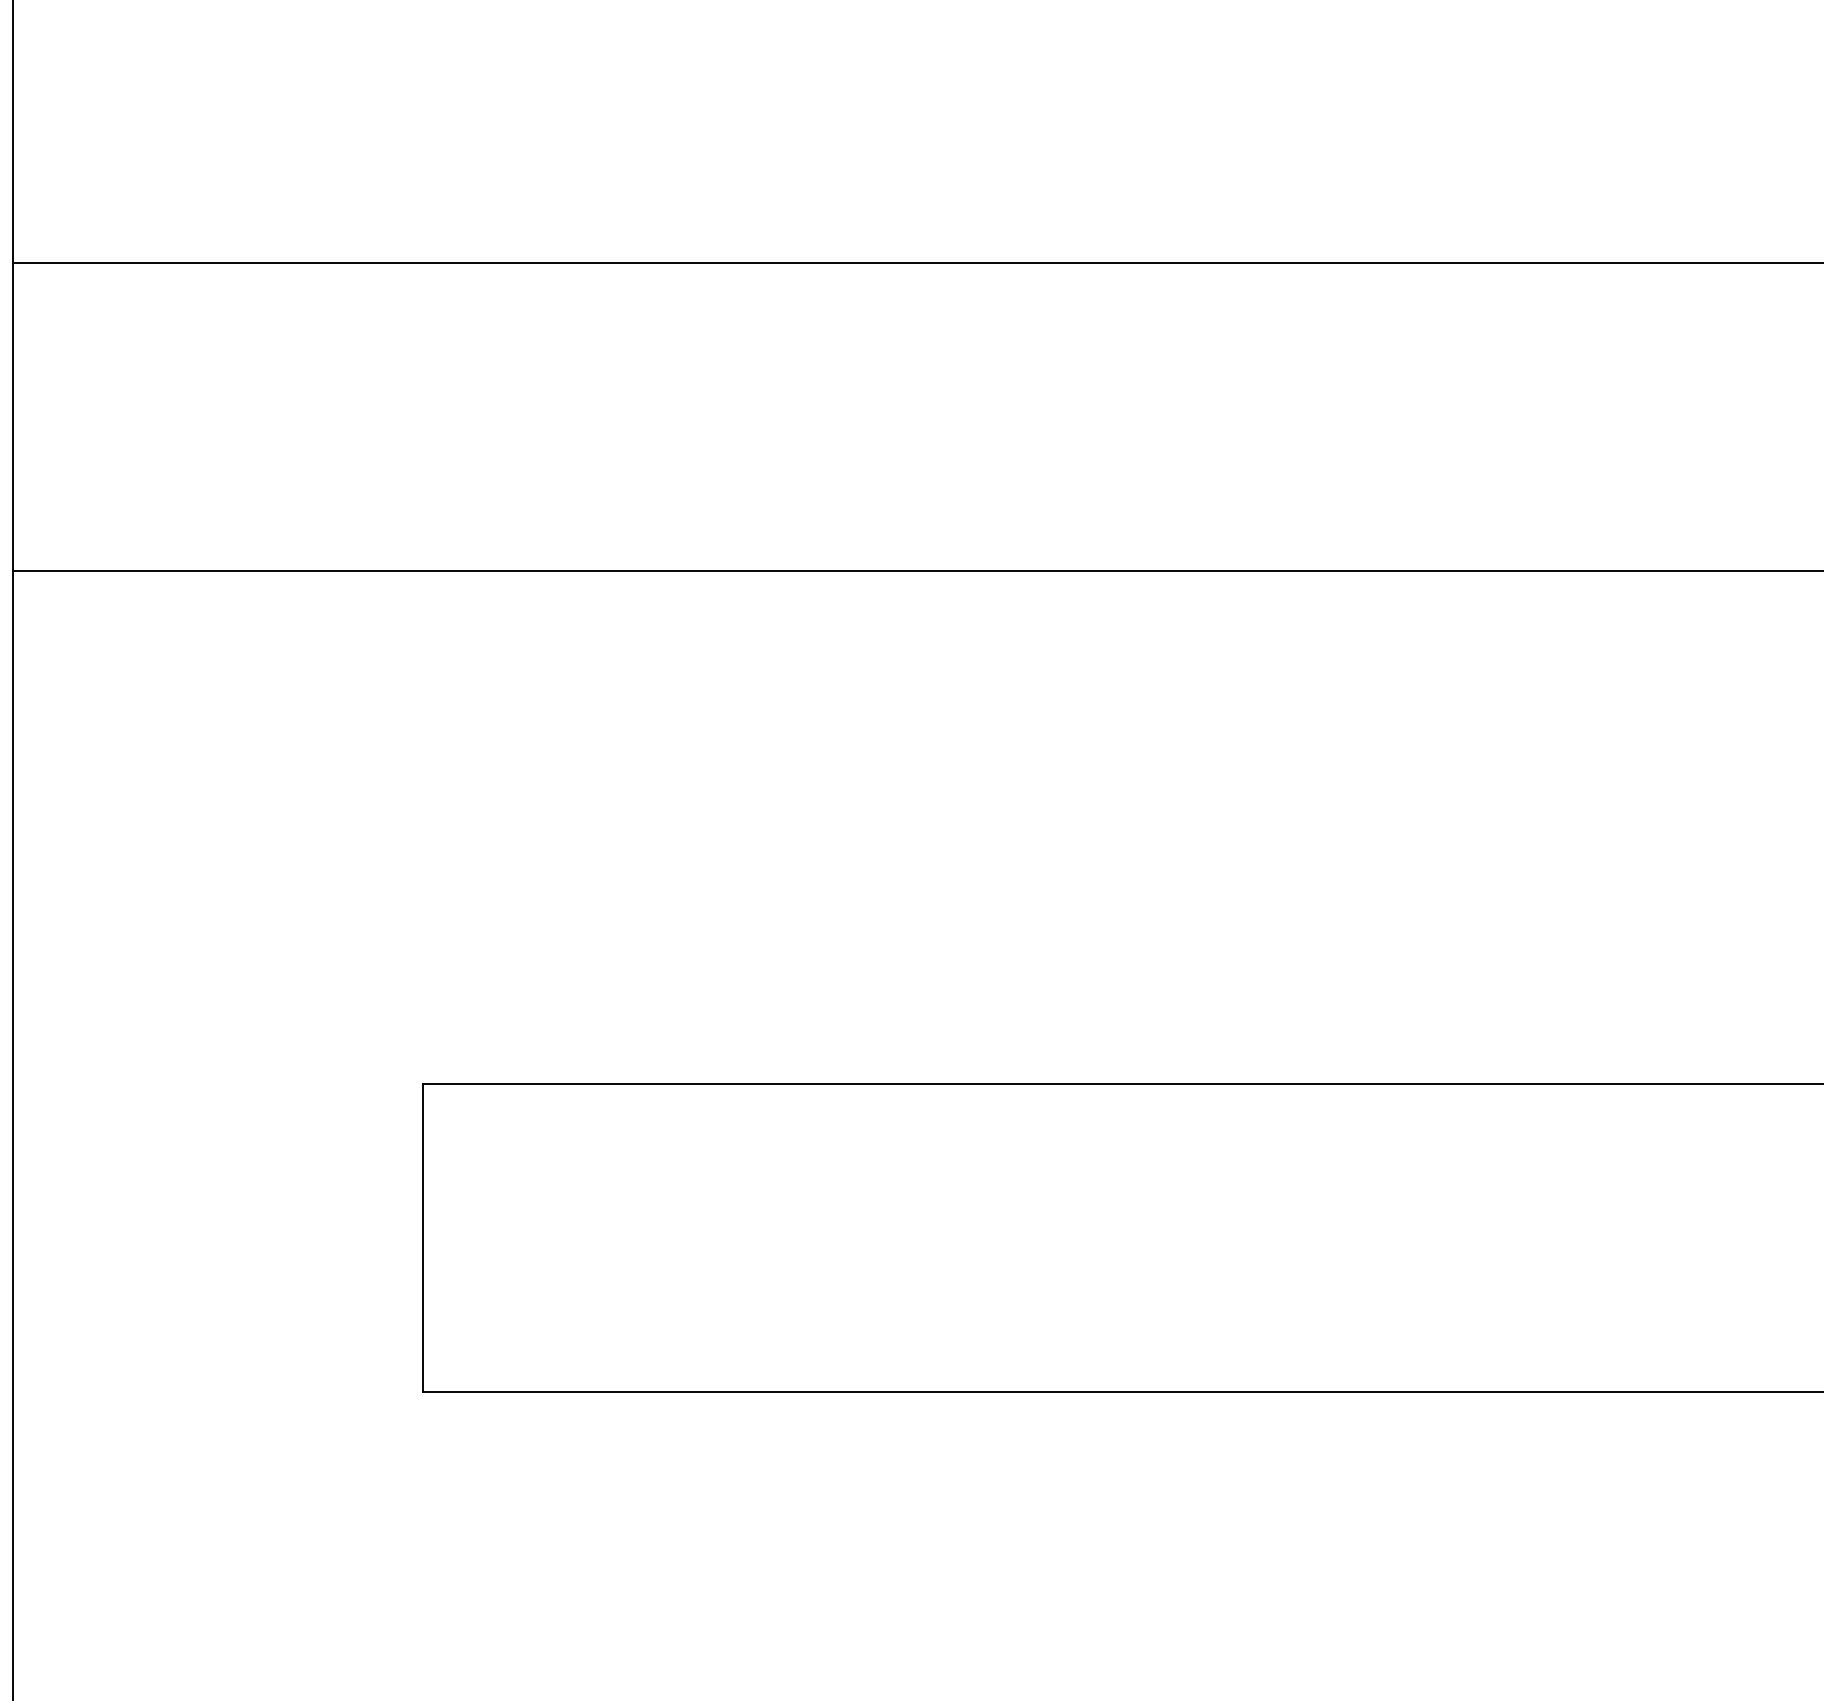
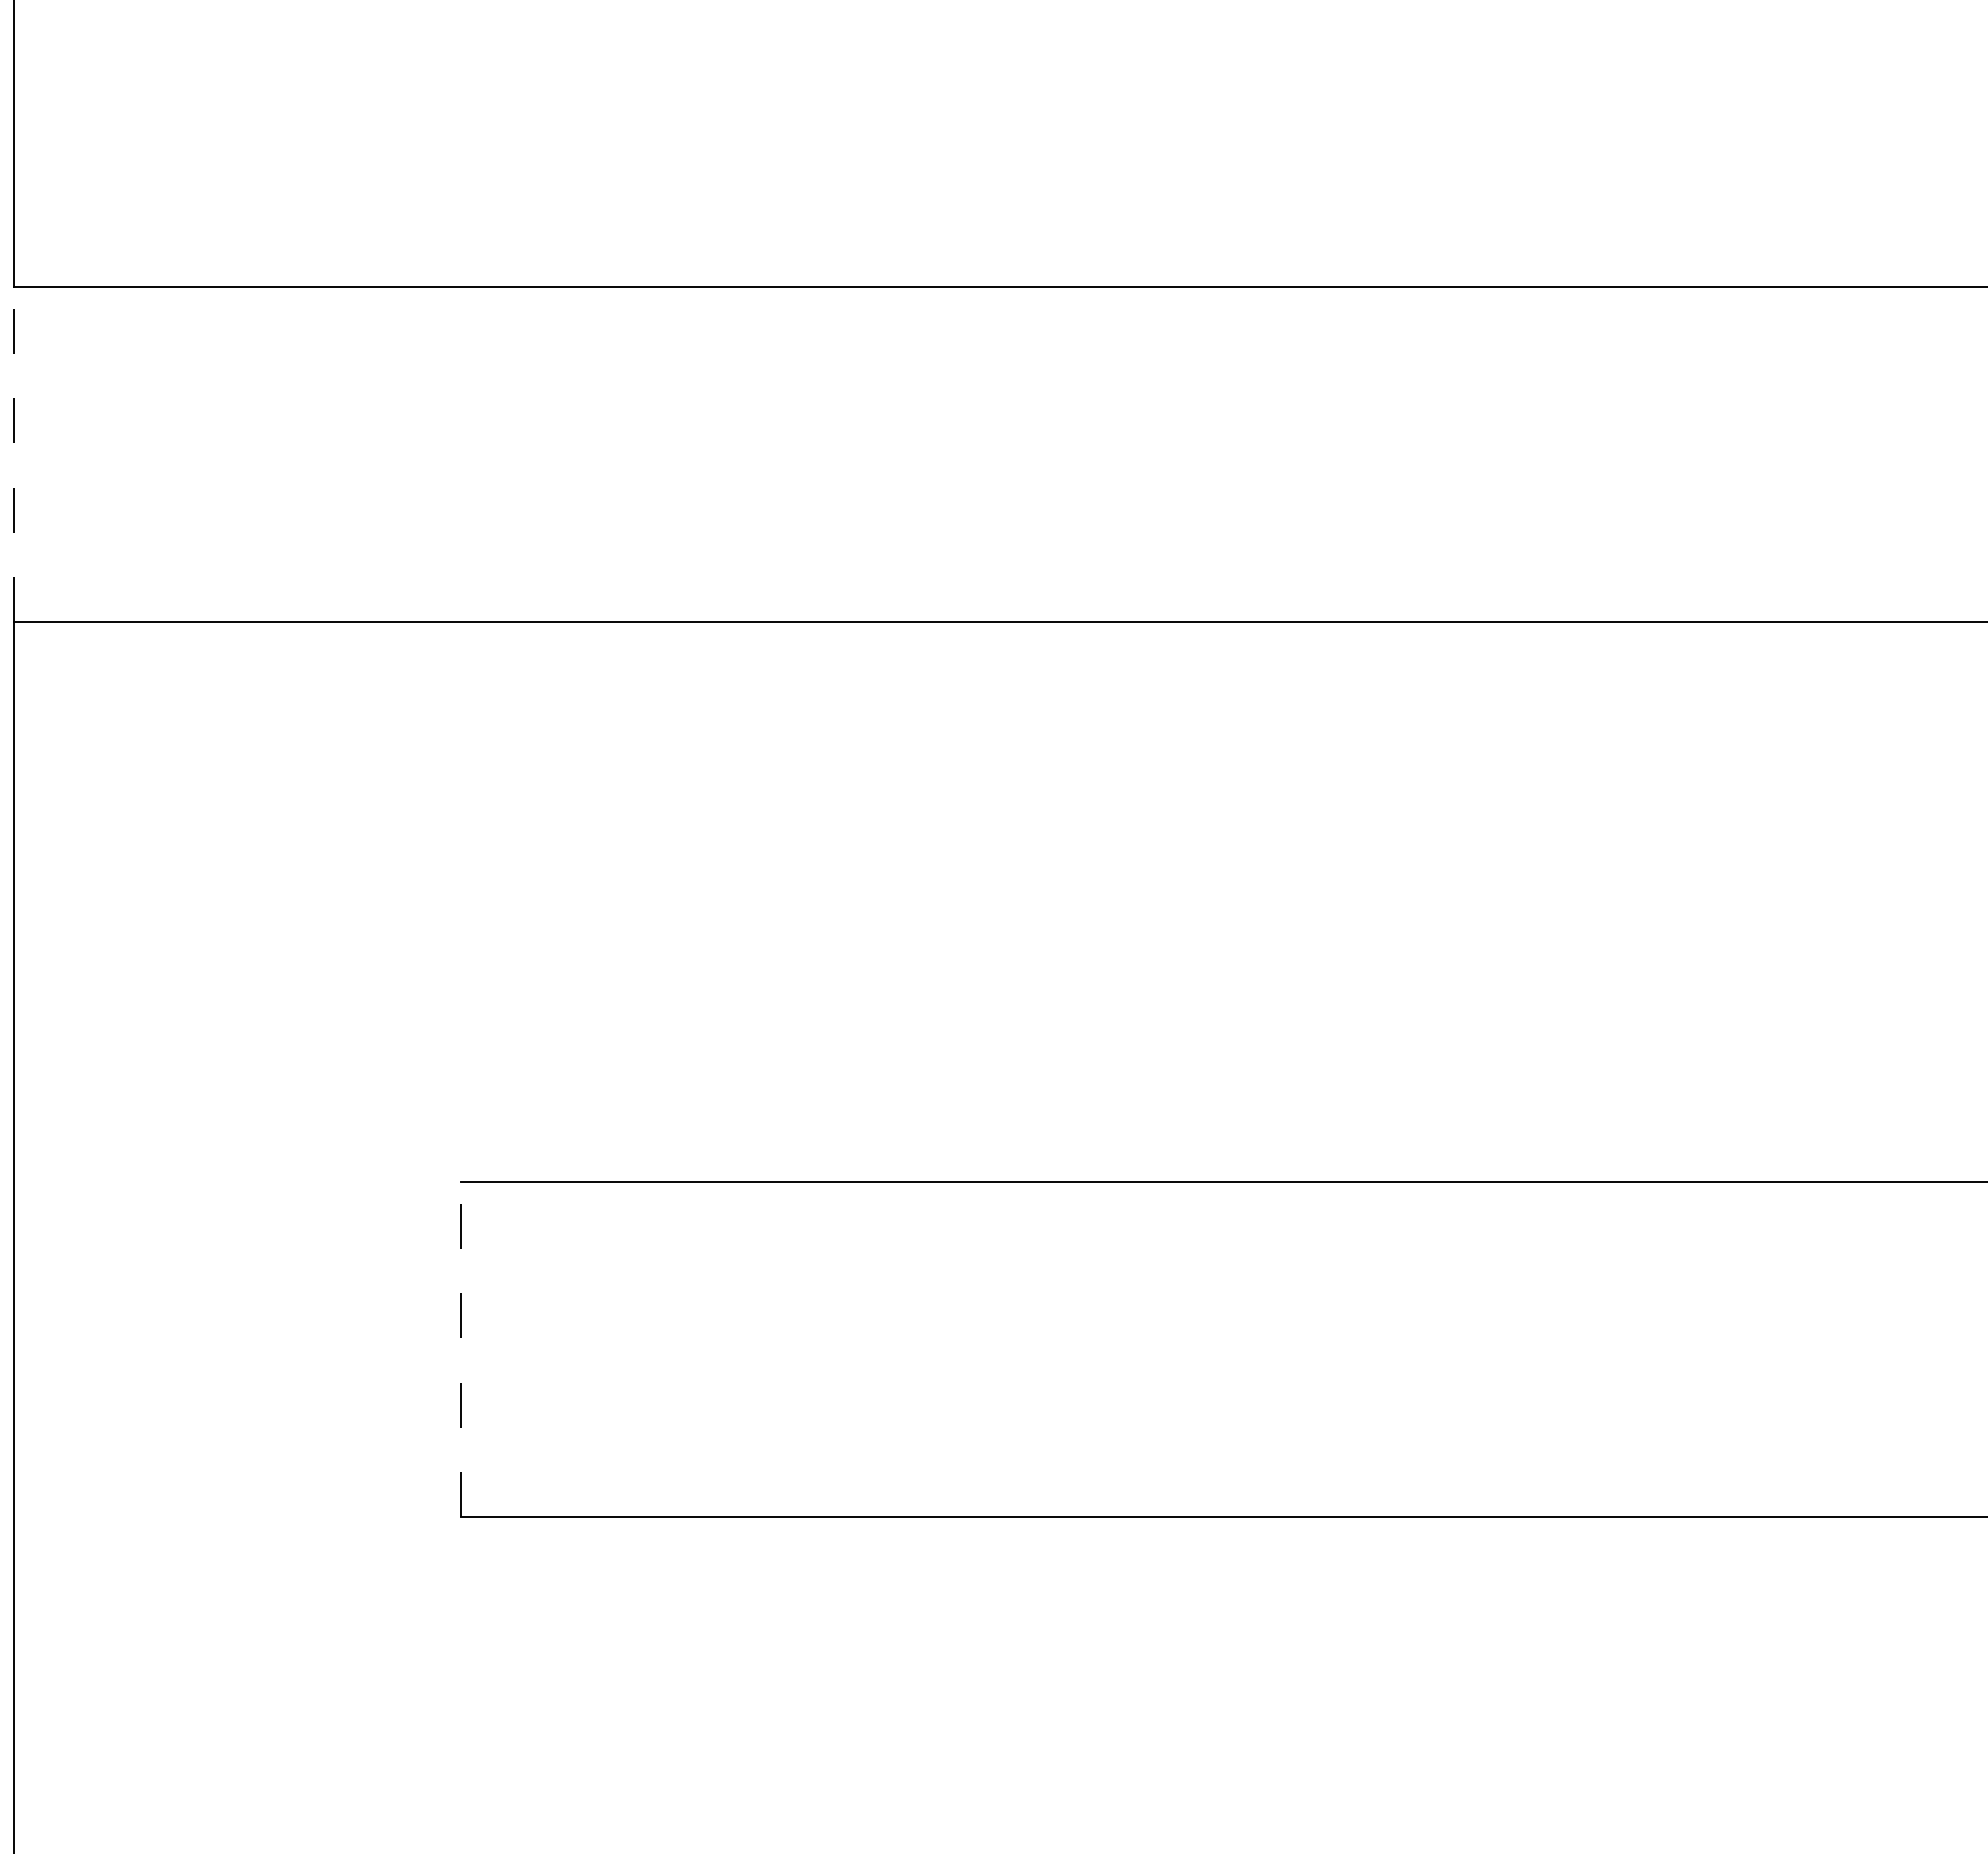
line: (12, 416) -> (13, 454), solid -> dashed
line: (423, 1238) -> (461, 1349), solid -> dashed

